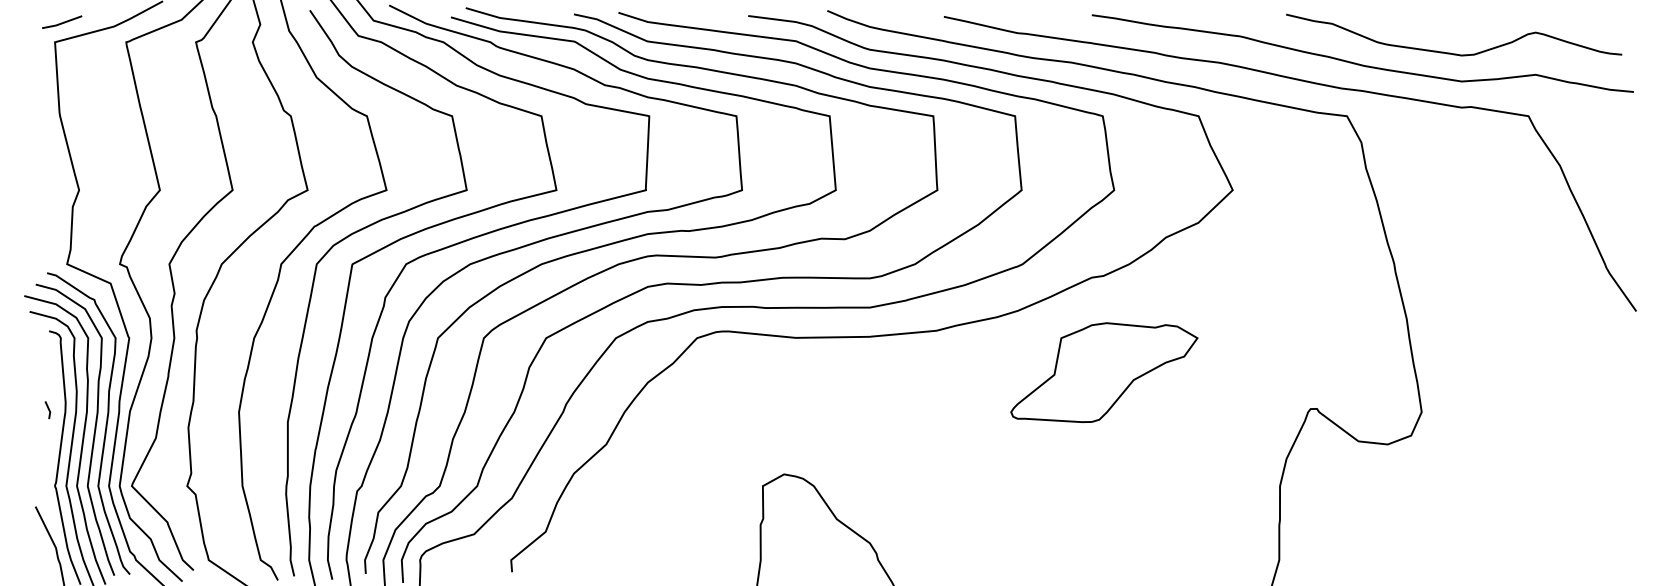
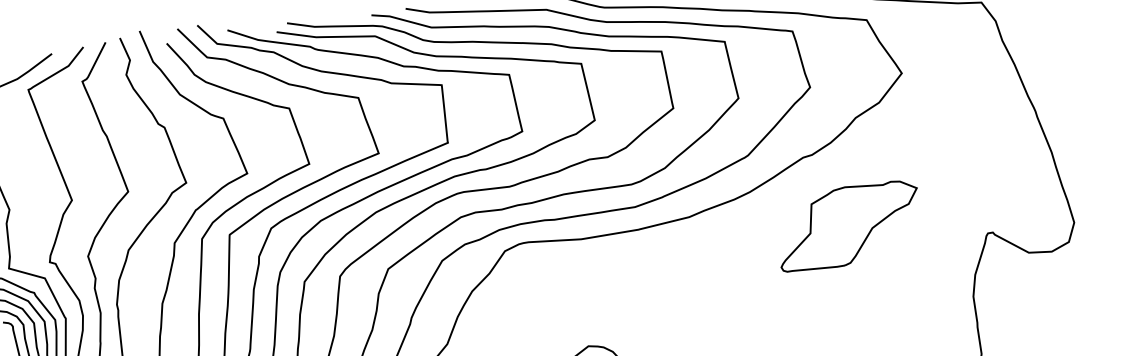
part: (1104, 372) -> (848, 225), moved

